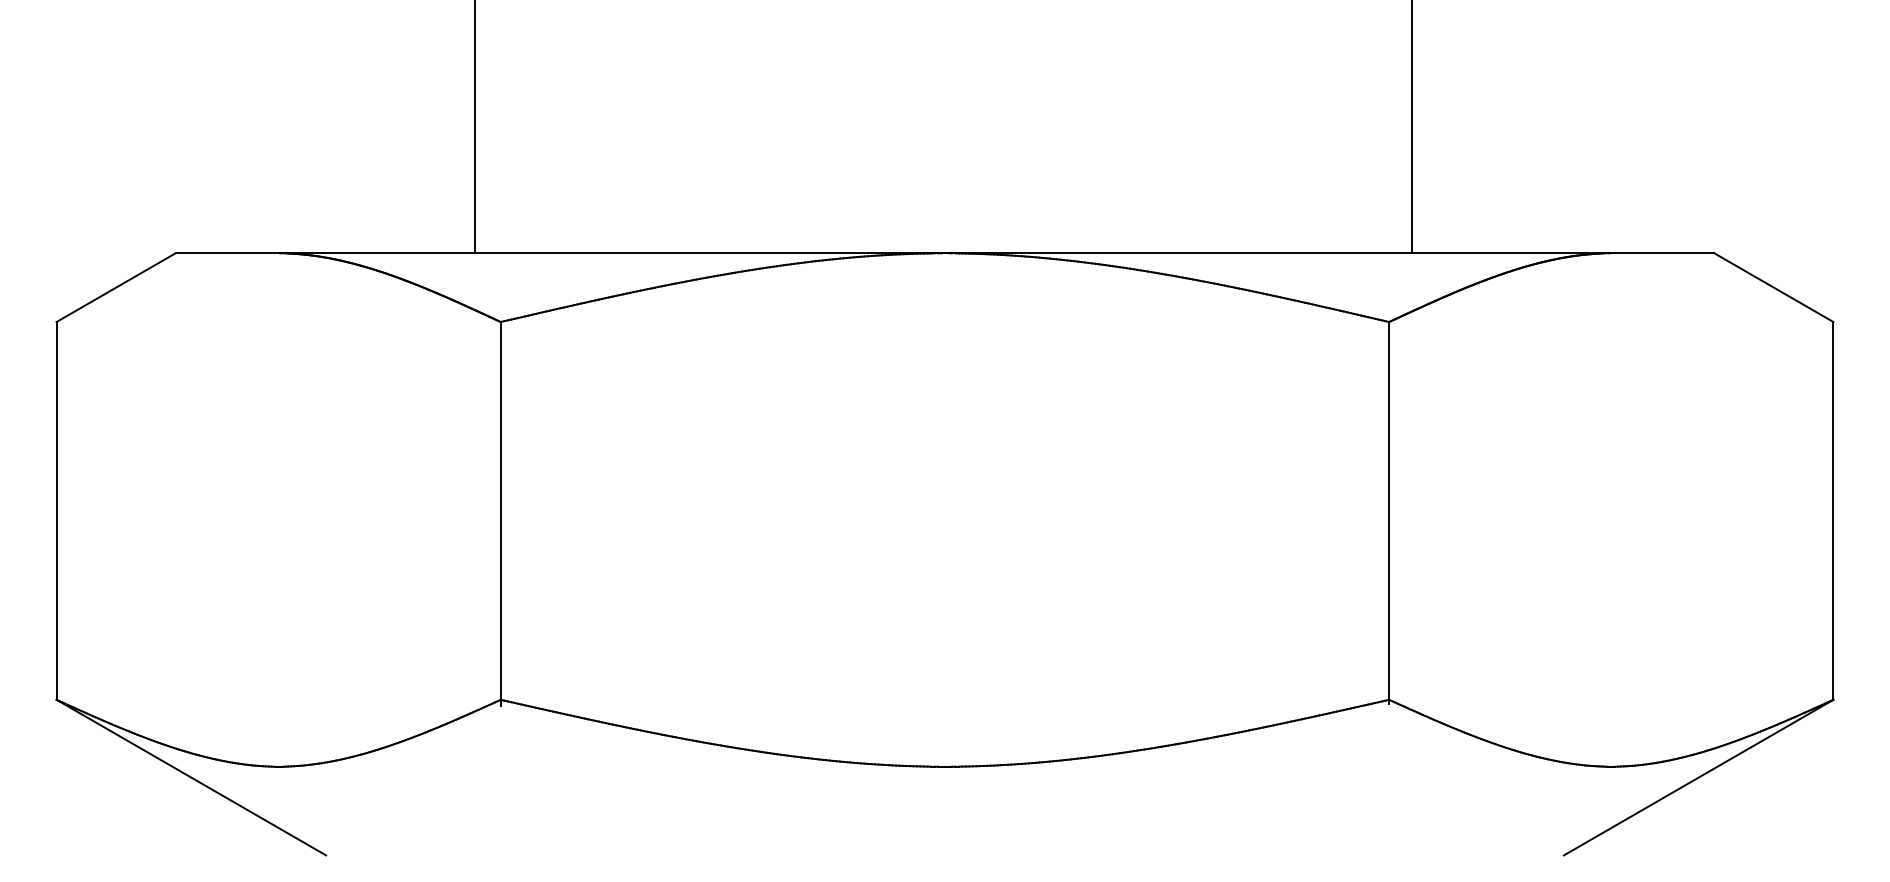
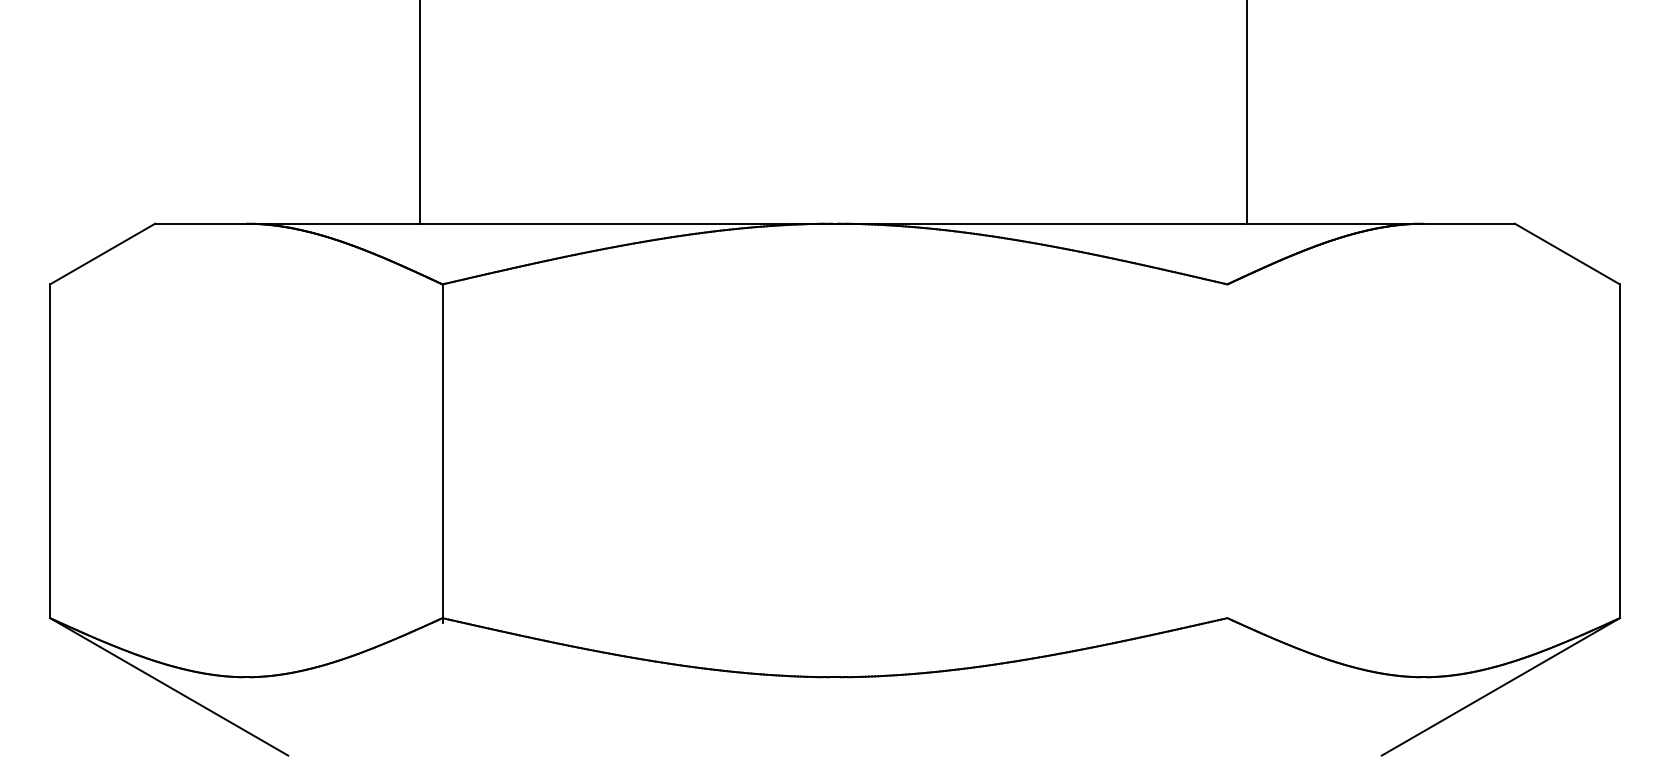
line: (1389, 513) -> (1227, 453), removed

